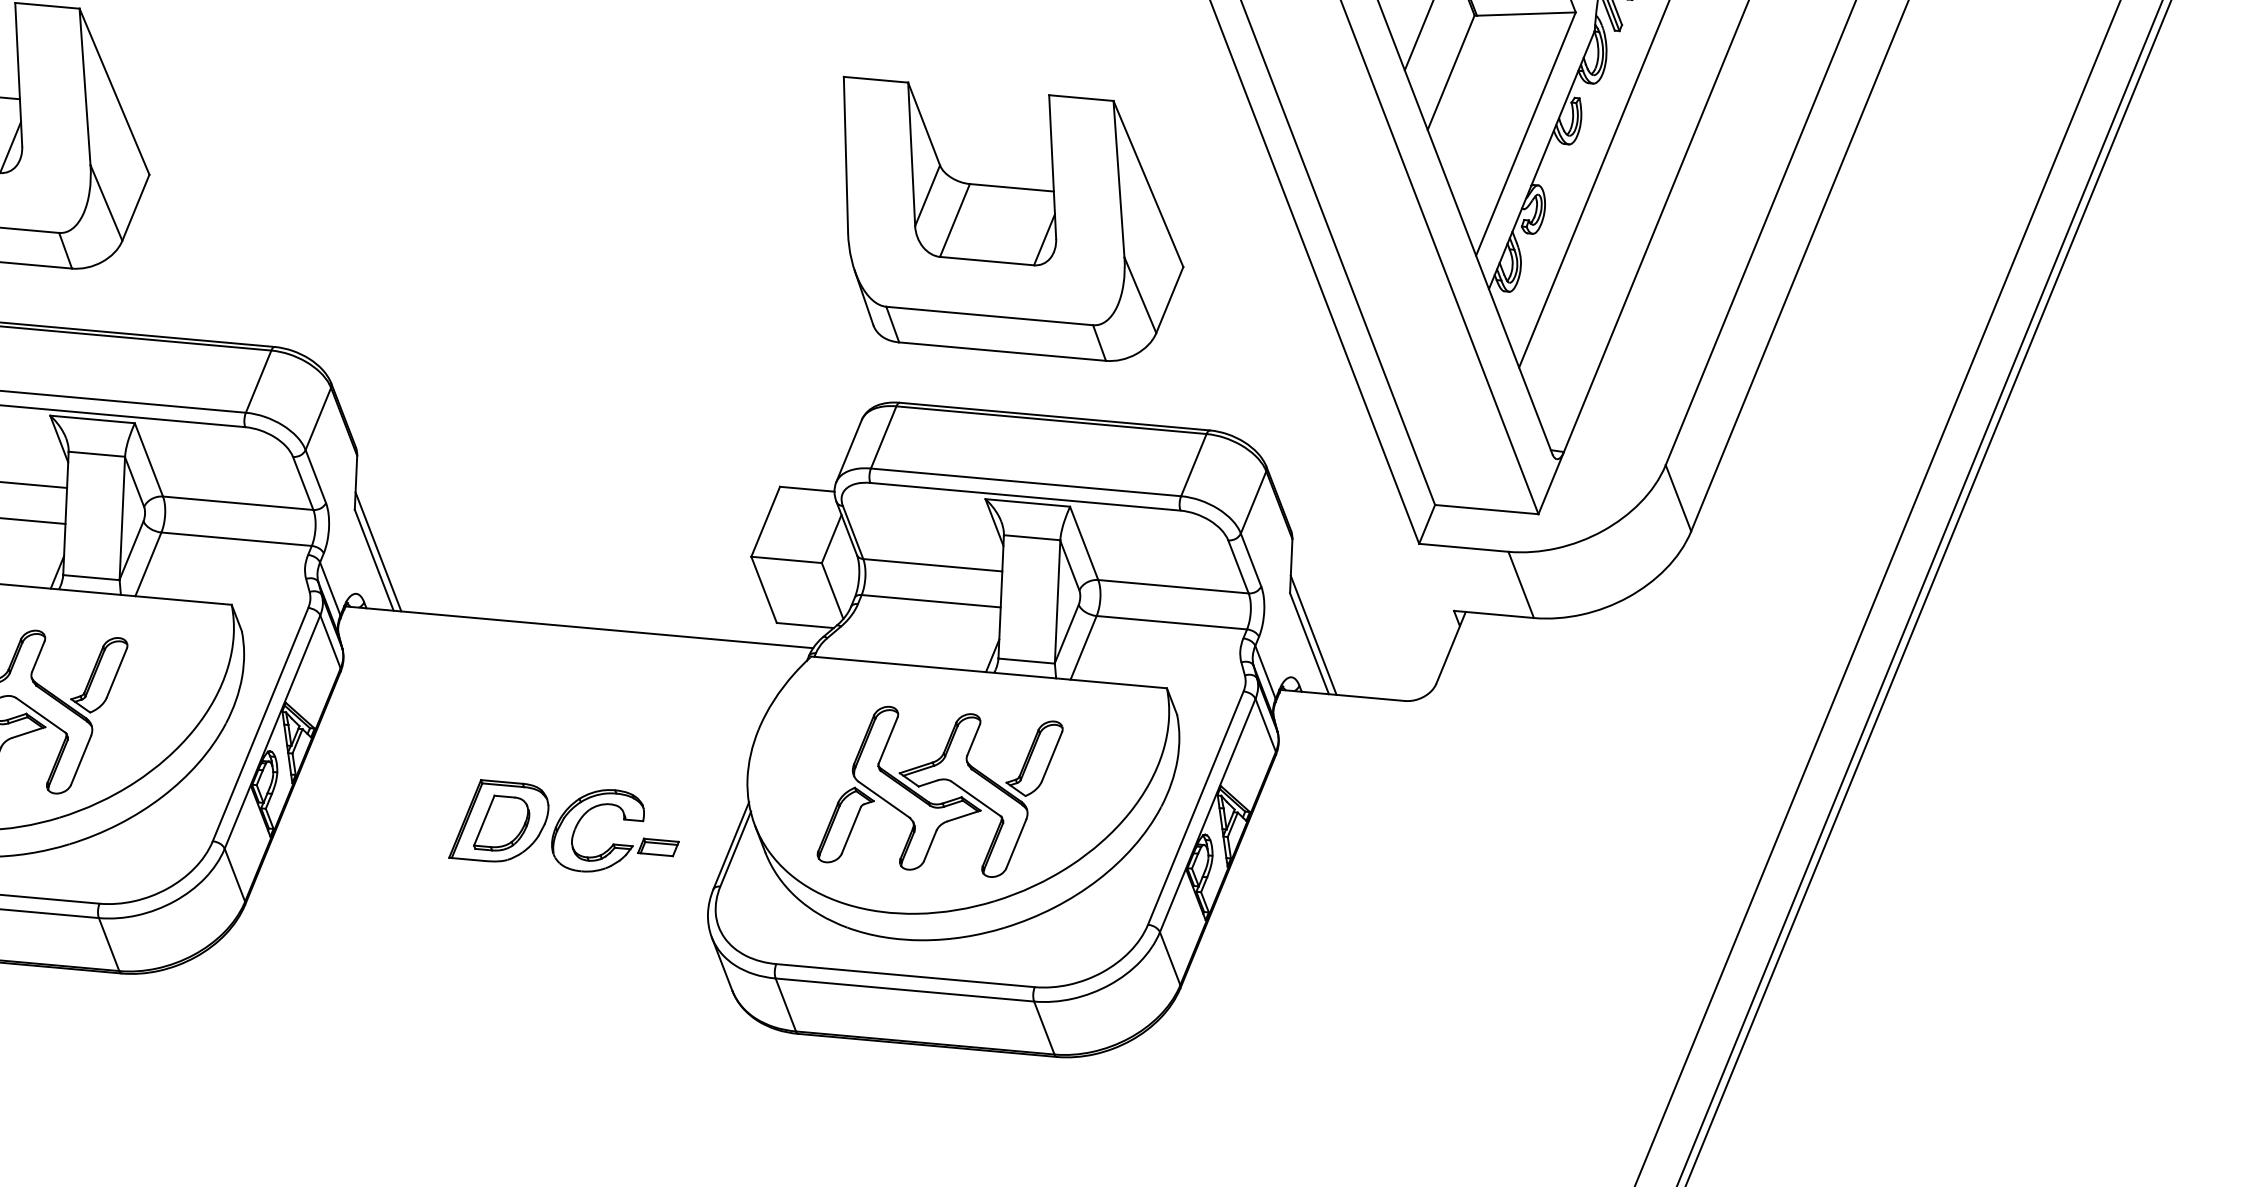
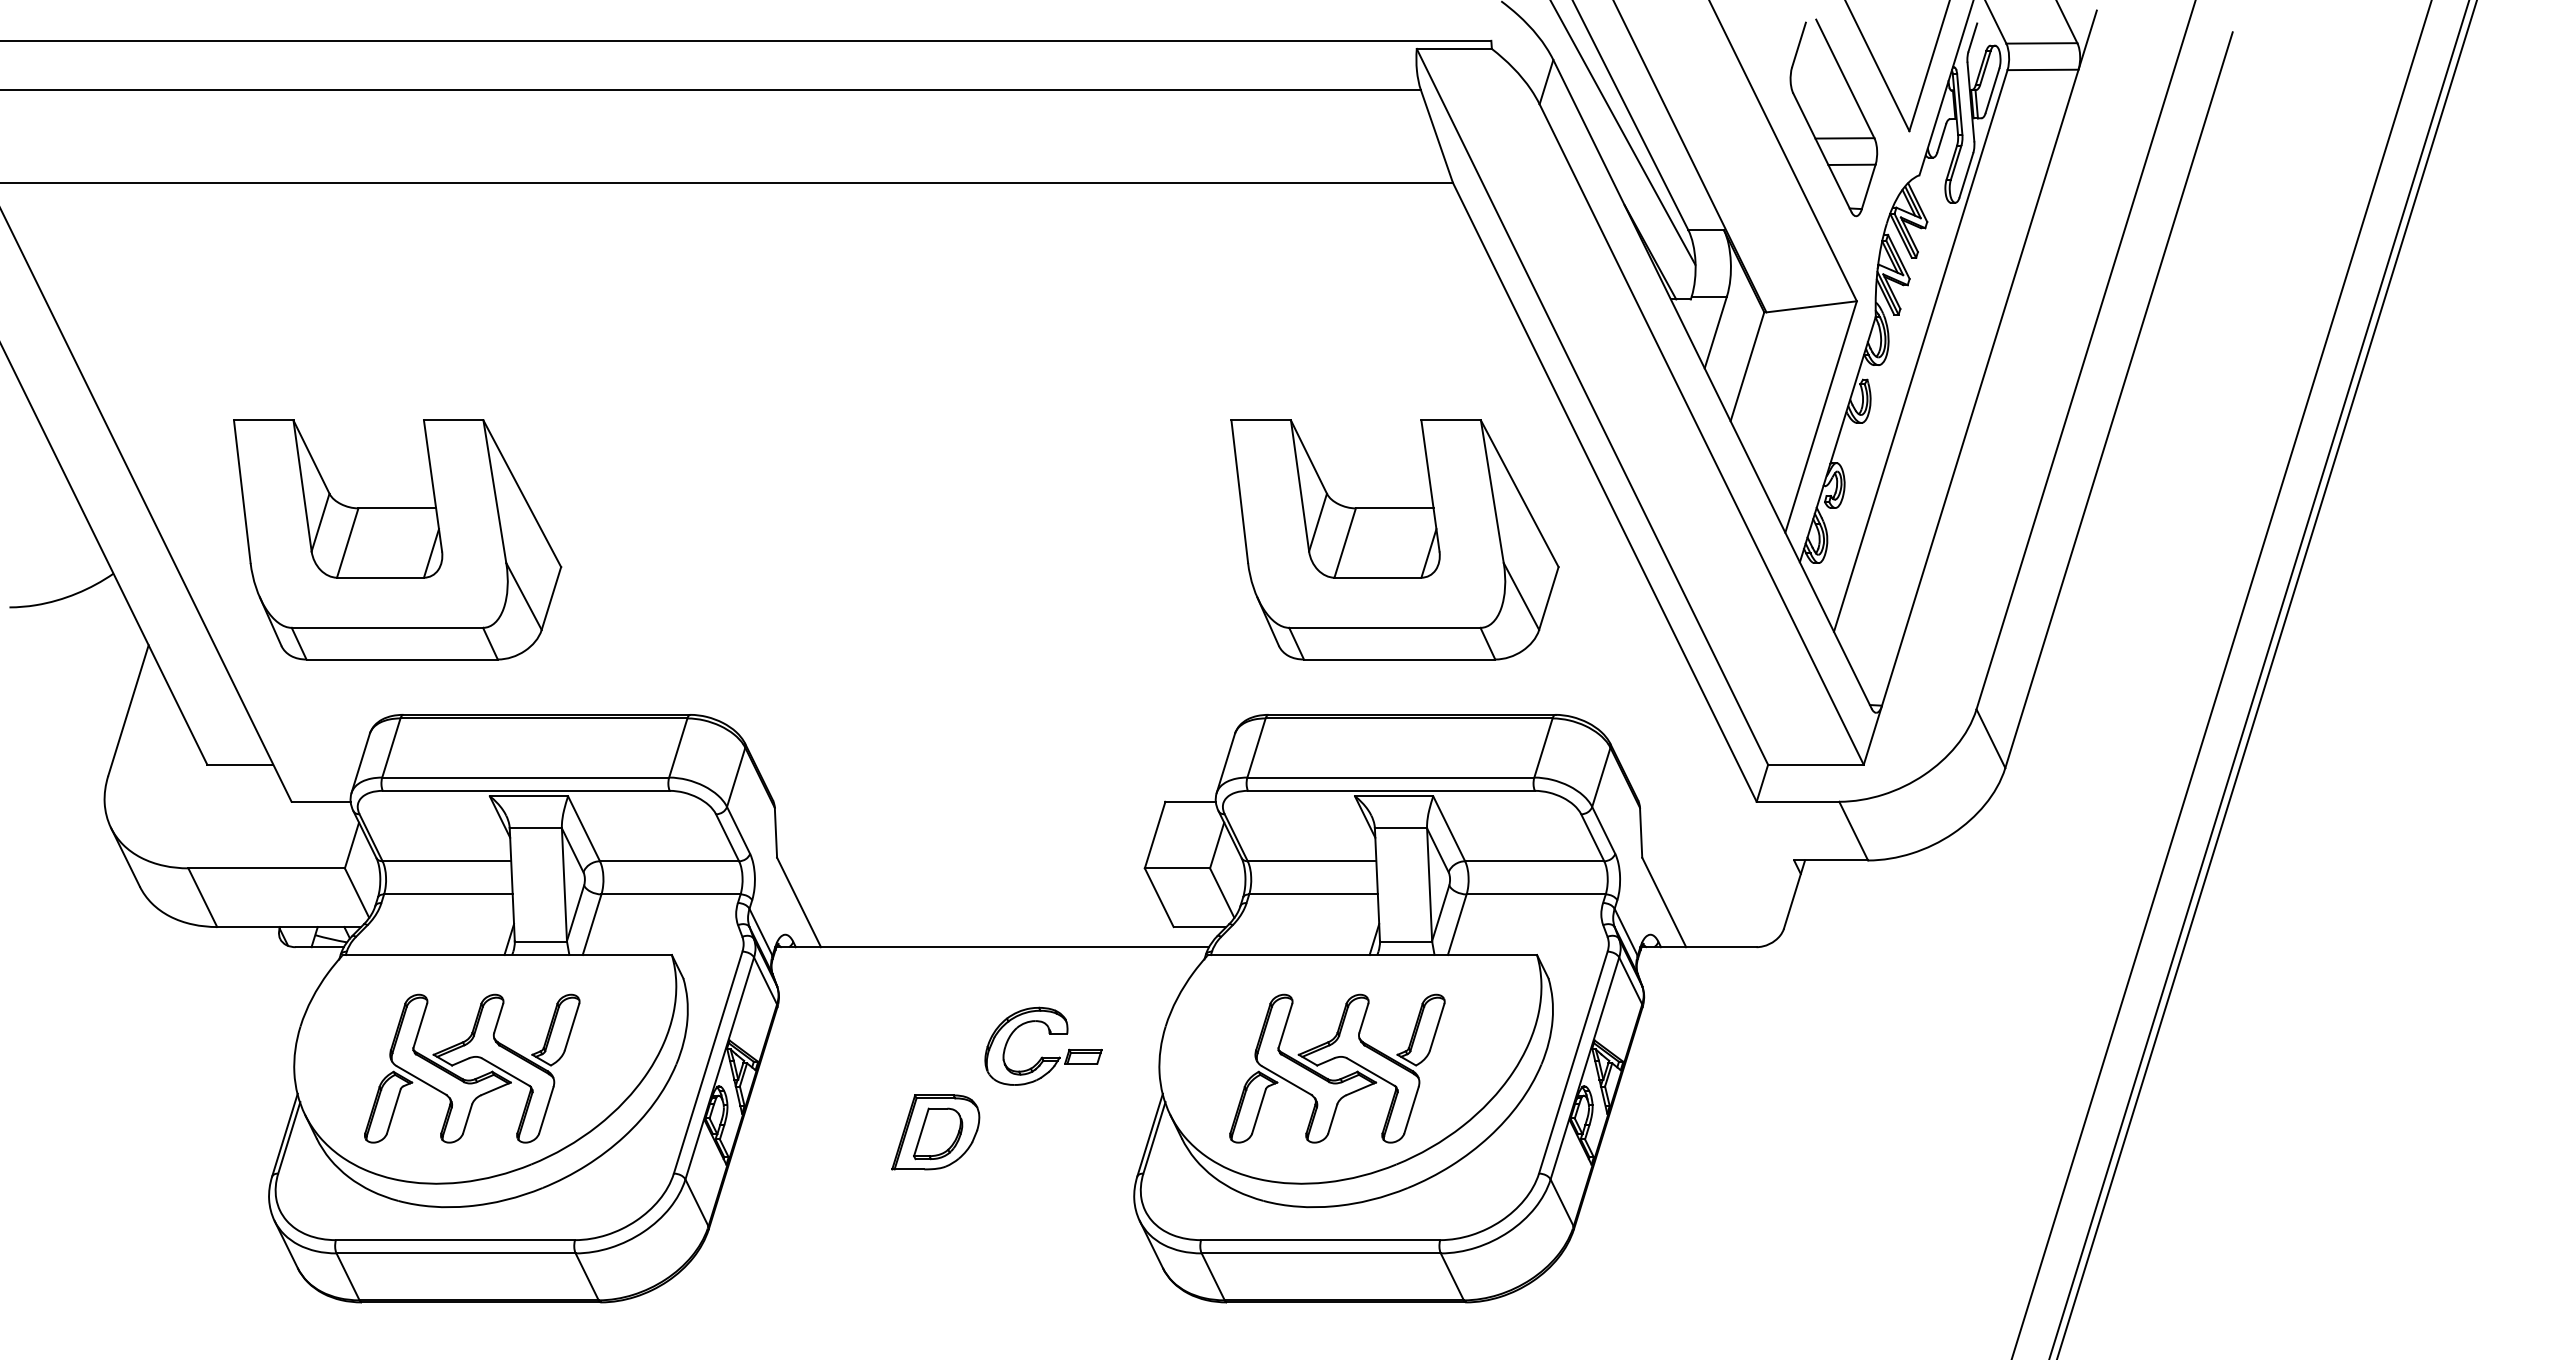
part: (1008, 221) -> (1394, 539), moved
line: (378, 551) -> (802, 894), removed
line: (1313, 635) -> (1667, 894), removed
part: (614, 843) -> (1042, 1056), moved

